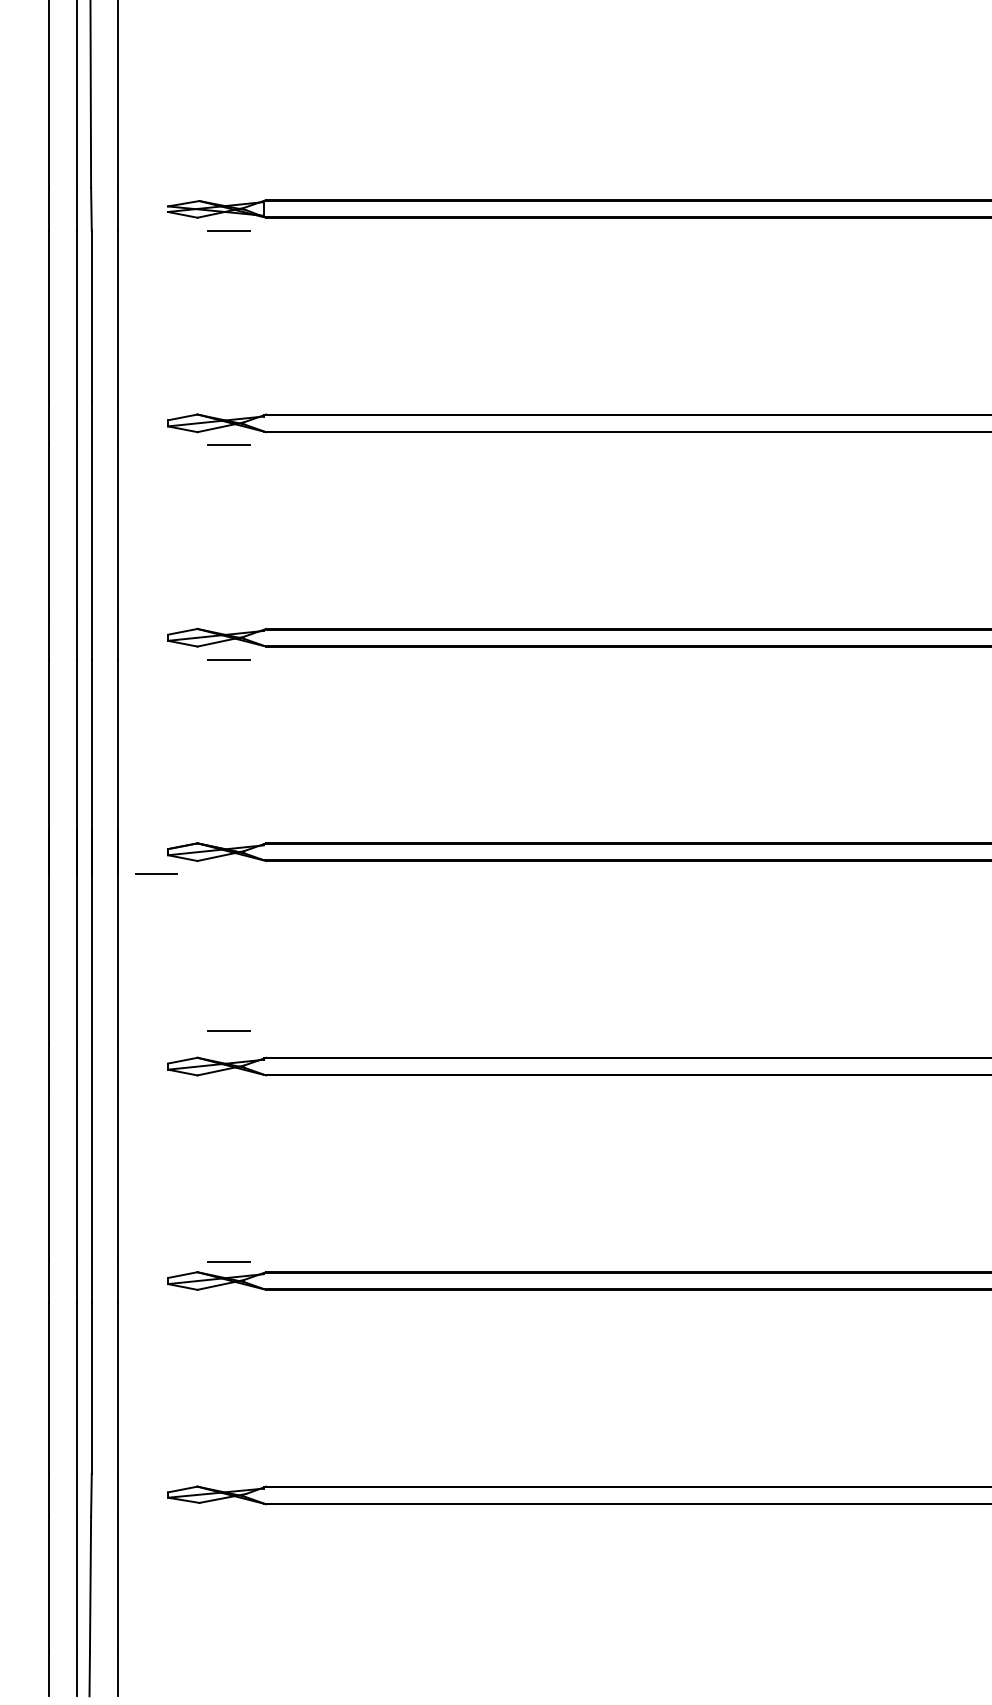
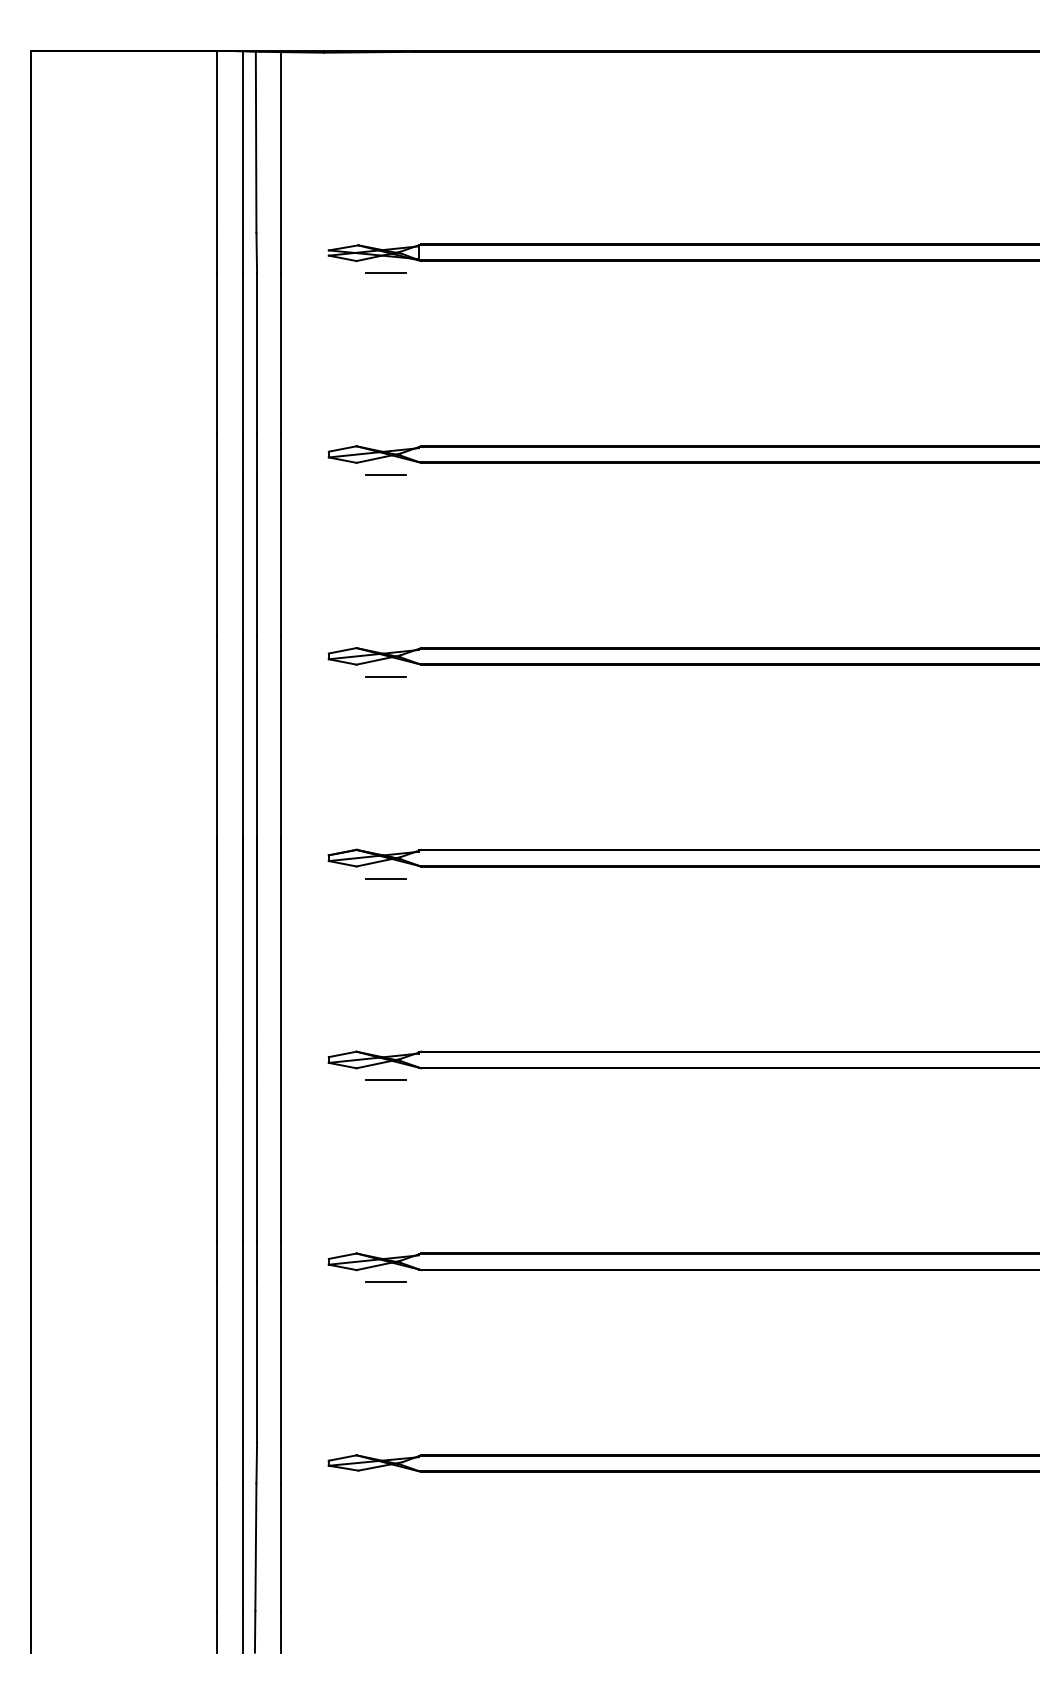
line: (155, 873) -> (385, 878), moved
line: (228, 1029) -> (385, 1079), moved
line: (228, 1261) -> (385, 1281), moved

